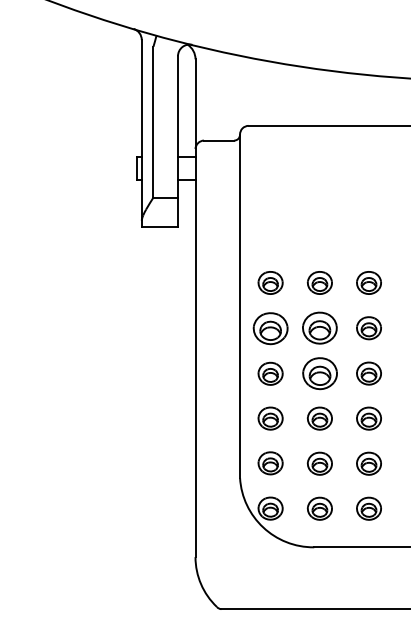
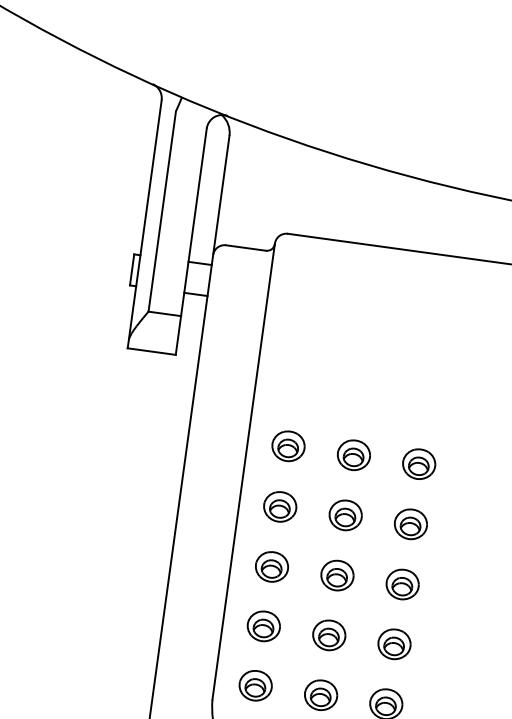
part: (270, 328) -> (280, 506), size x0.71
part: (319, 328) -> (345, 515), size x0.71
part: (319, 373) -> (336, 575), size x0.71

